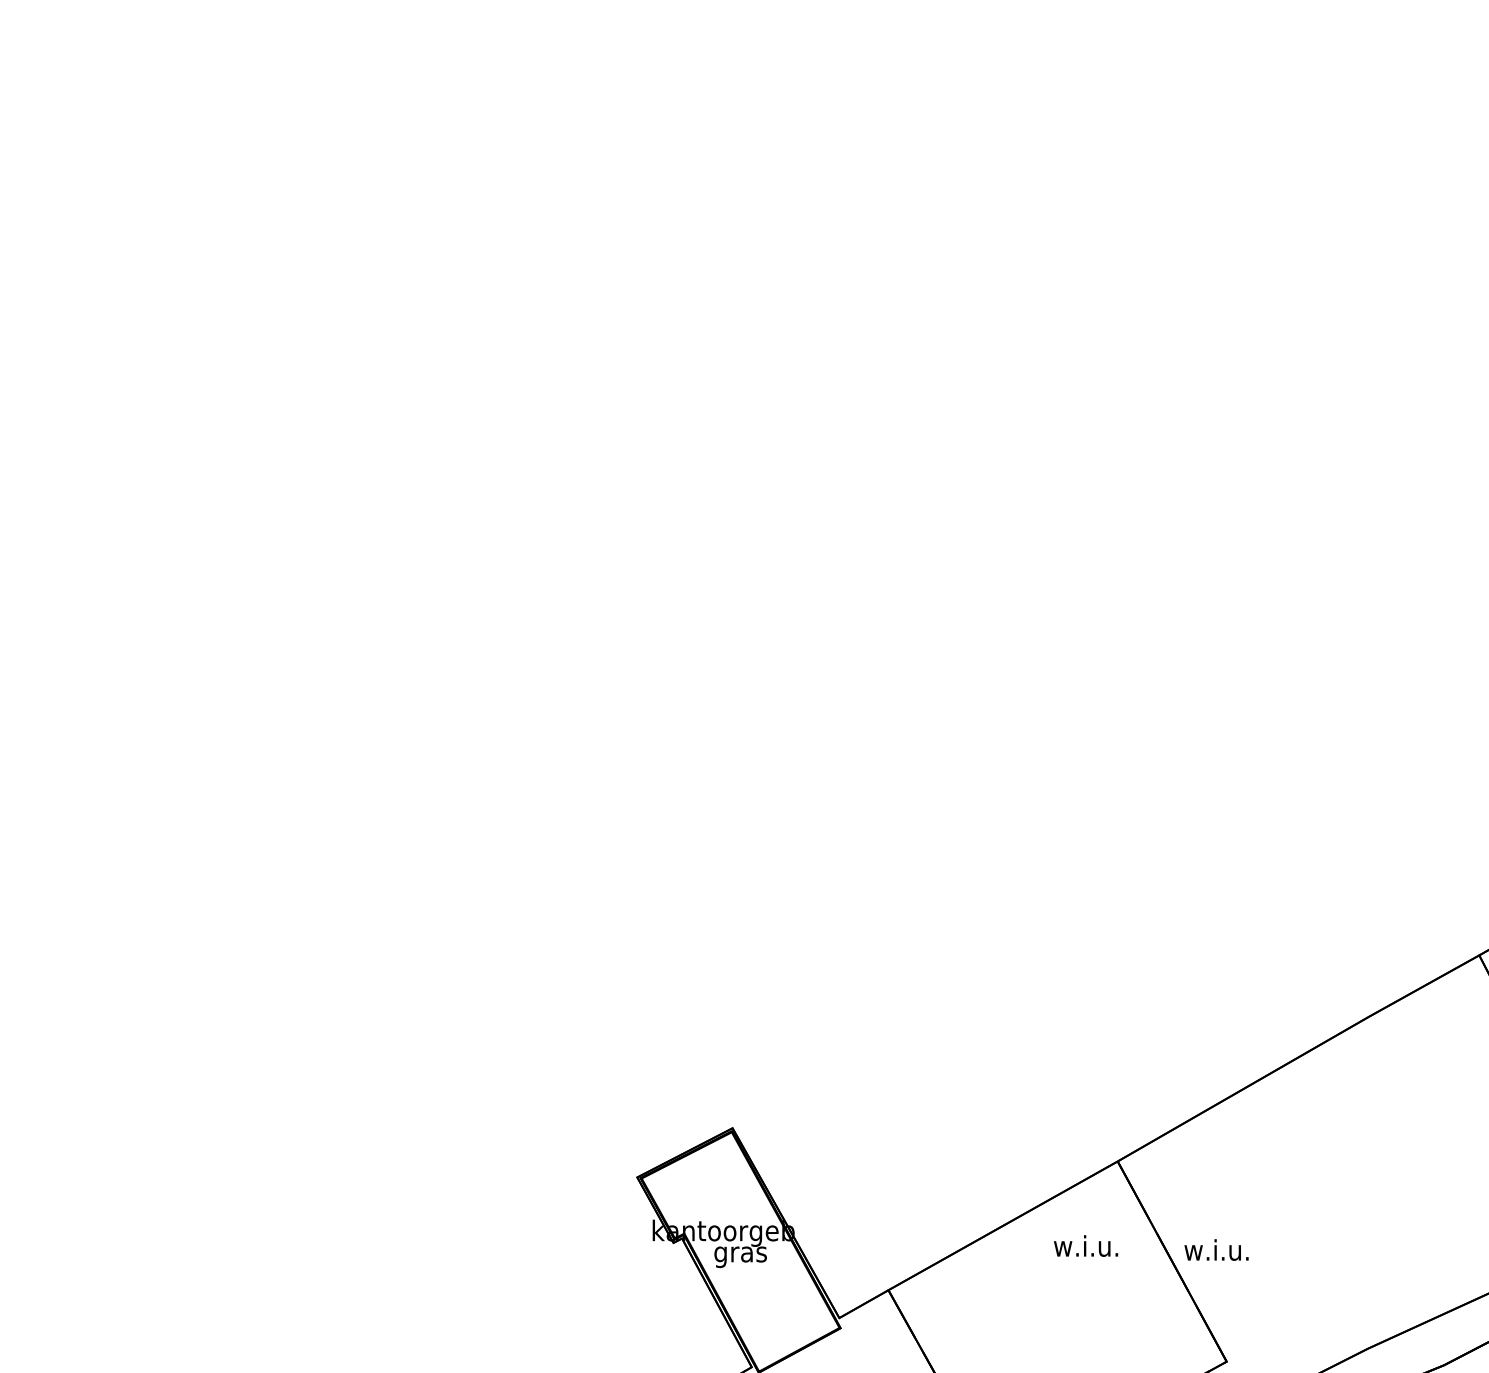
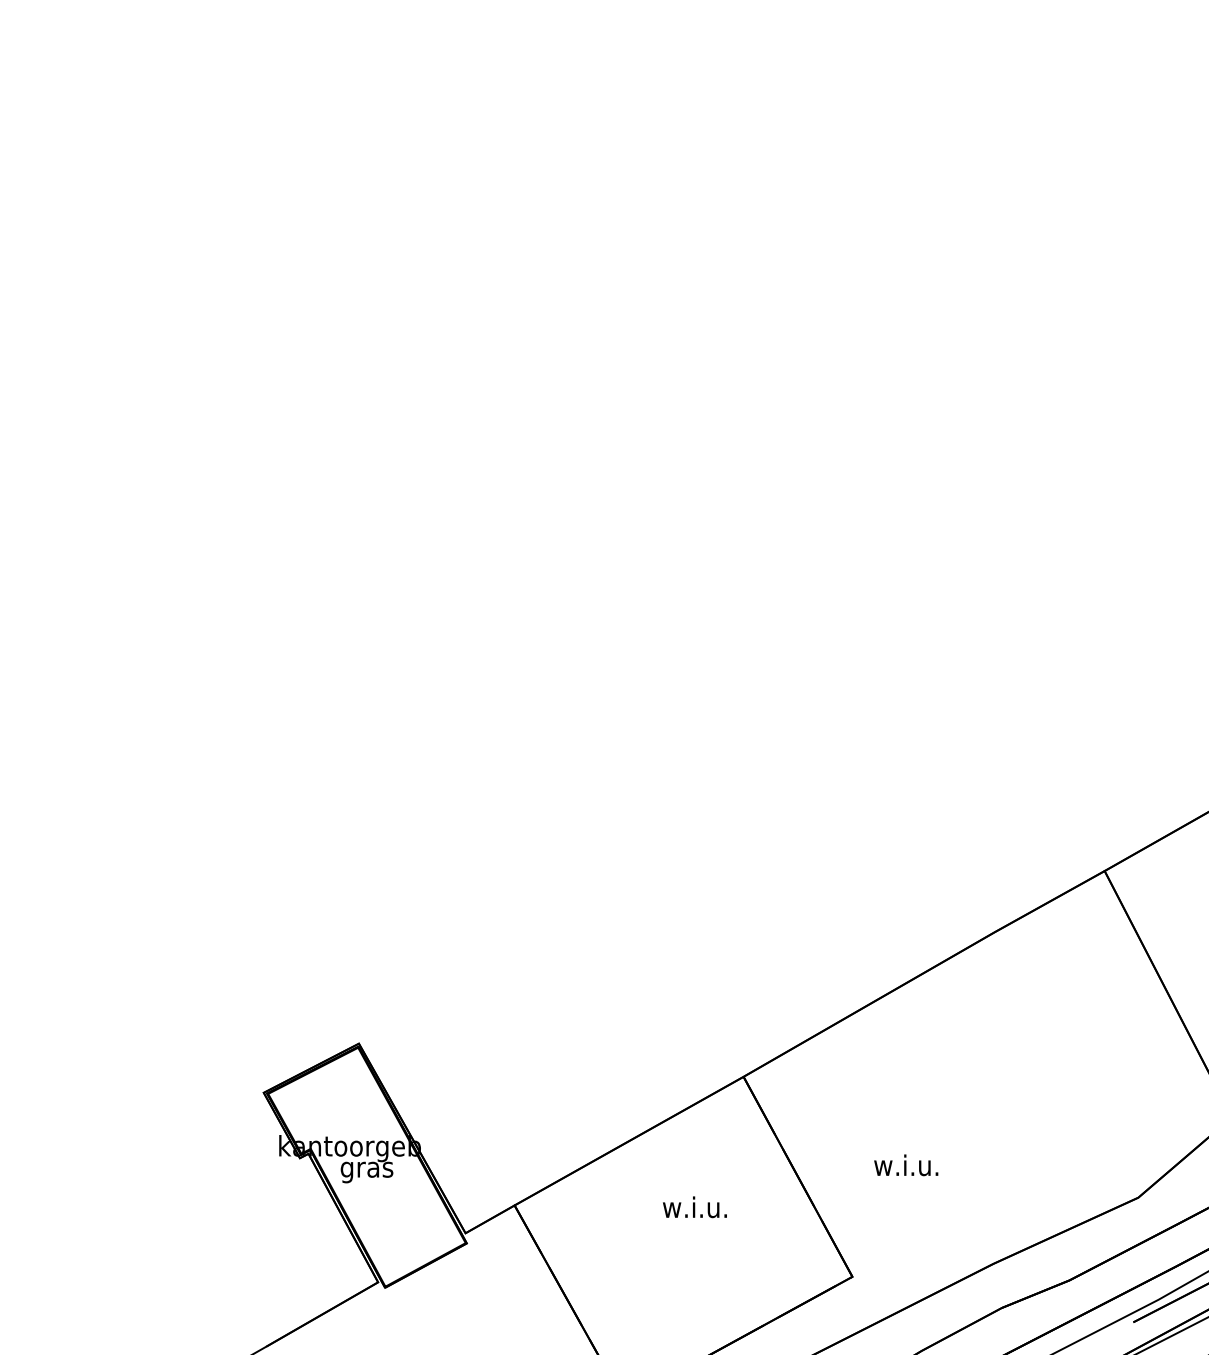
text: (1086, 1245) -> (695, 1206), moved
text: (1216, 1249) -> (906, 1164), moved

